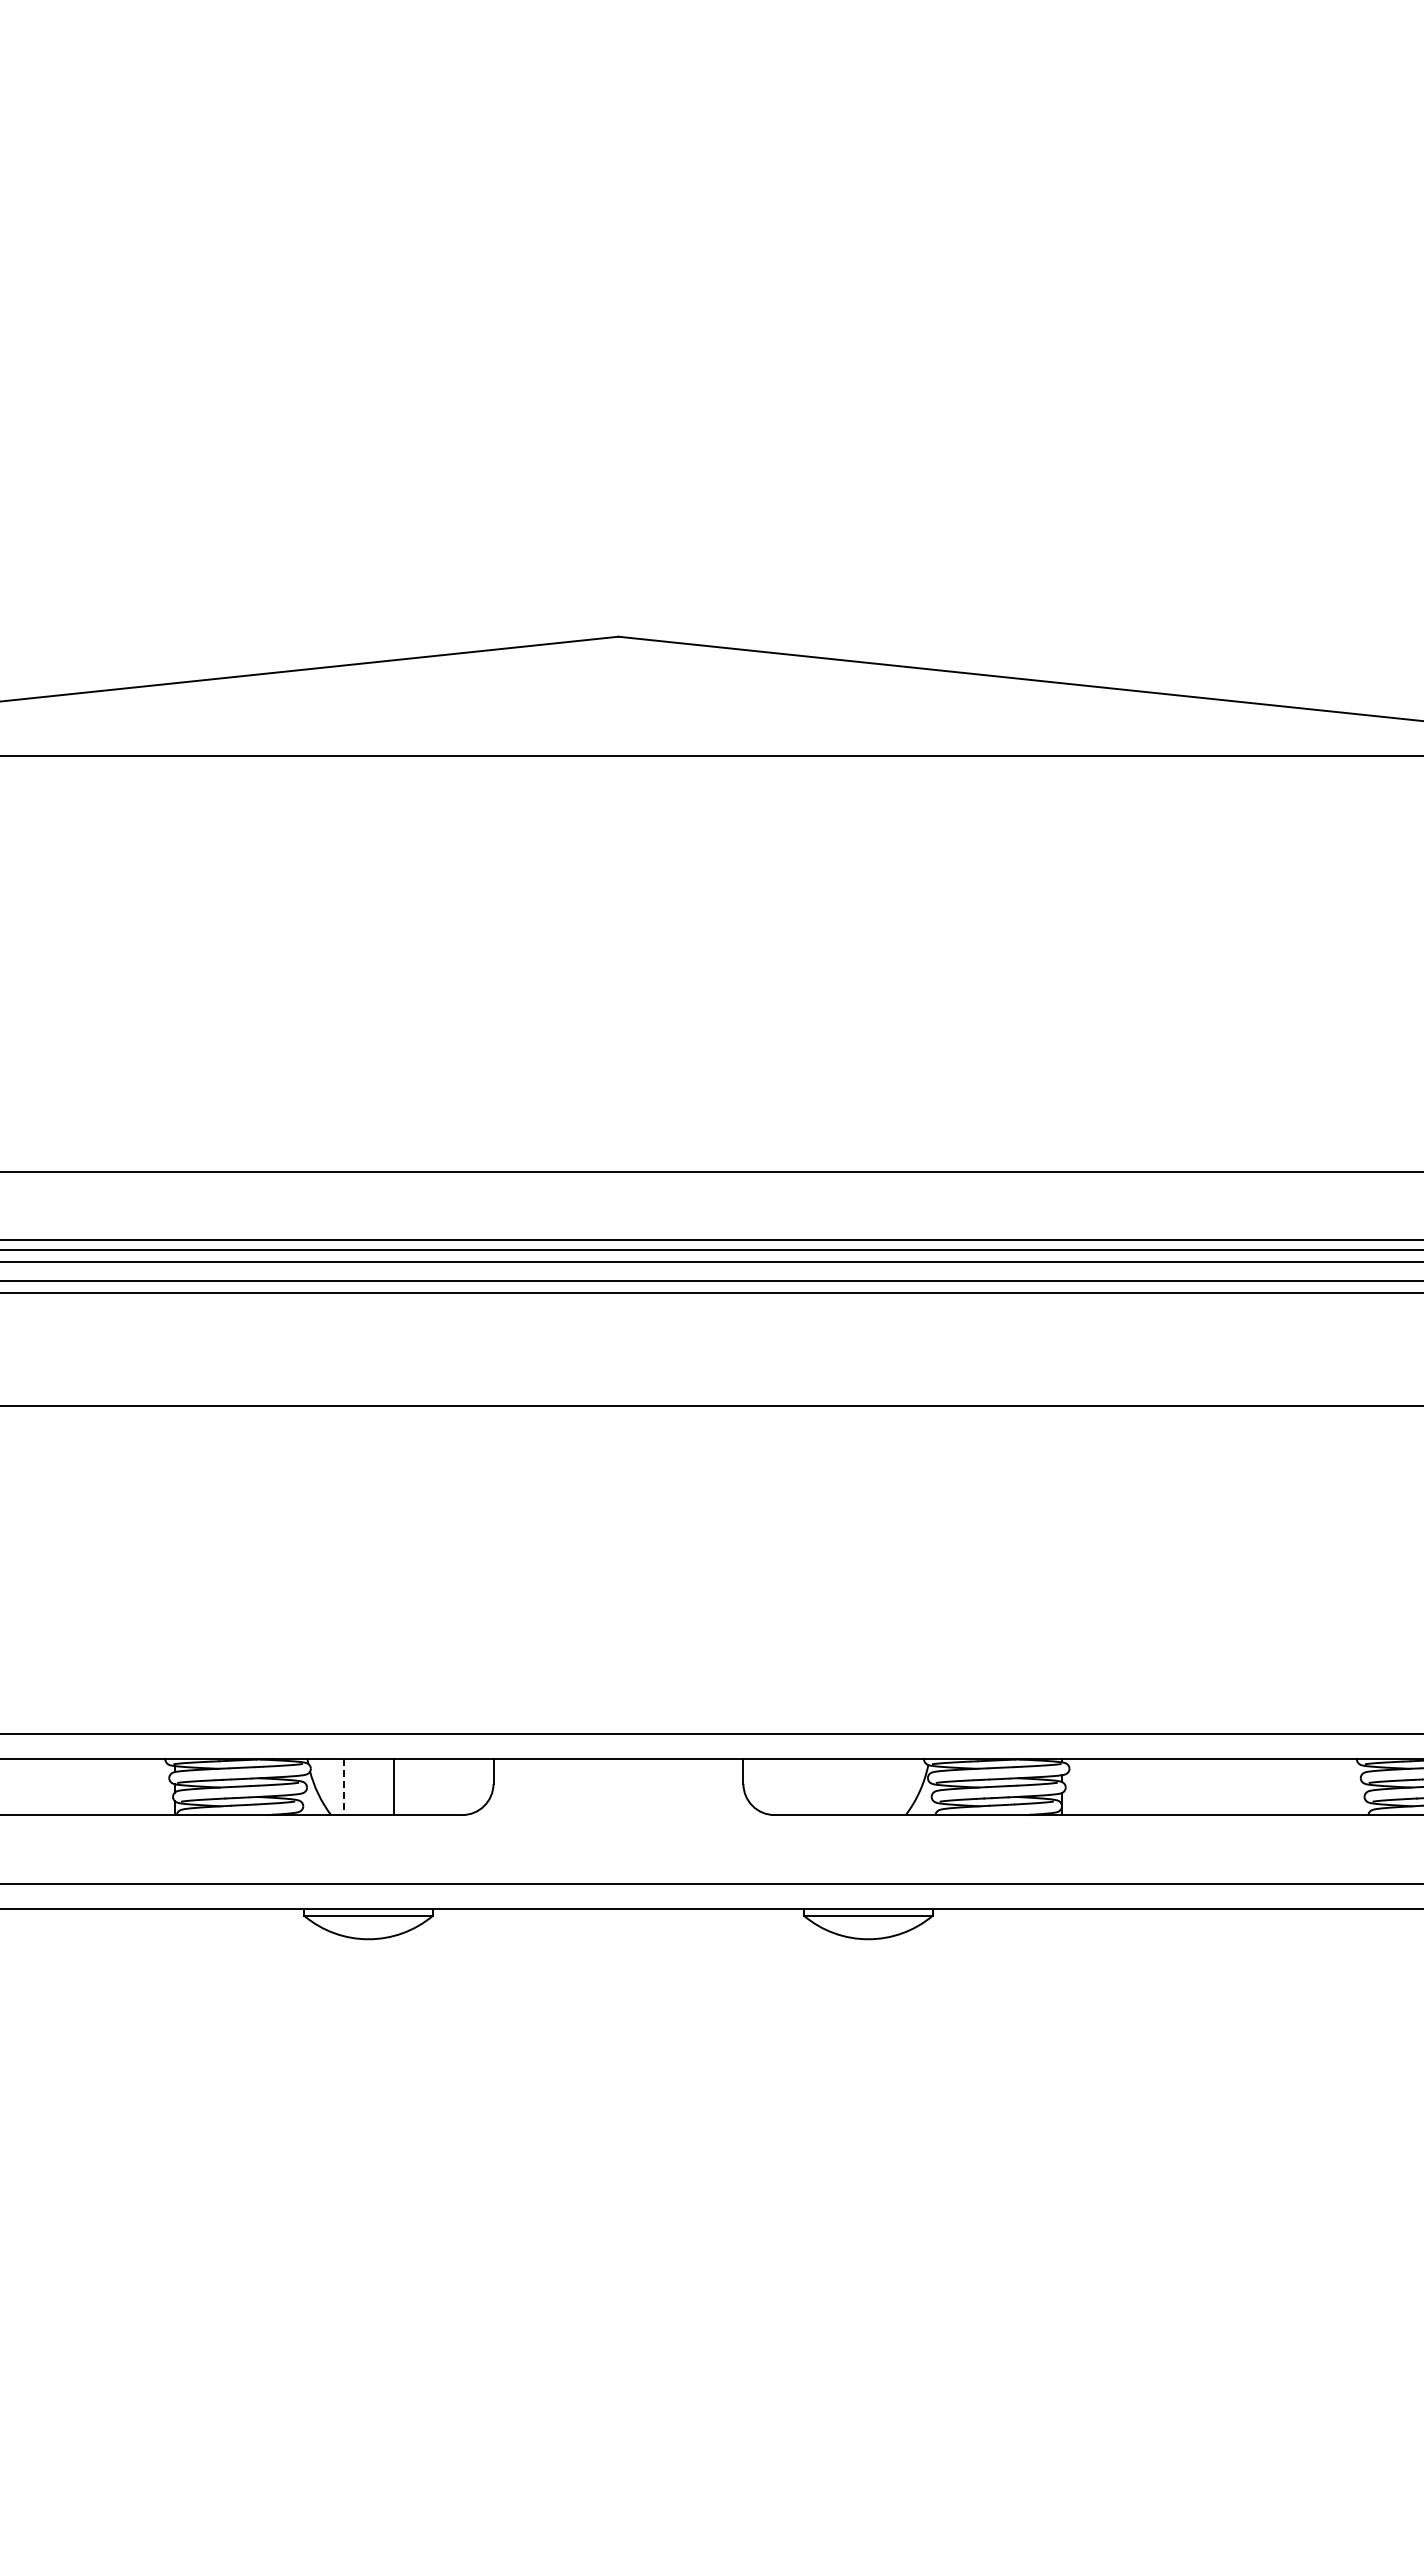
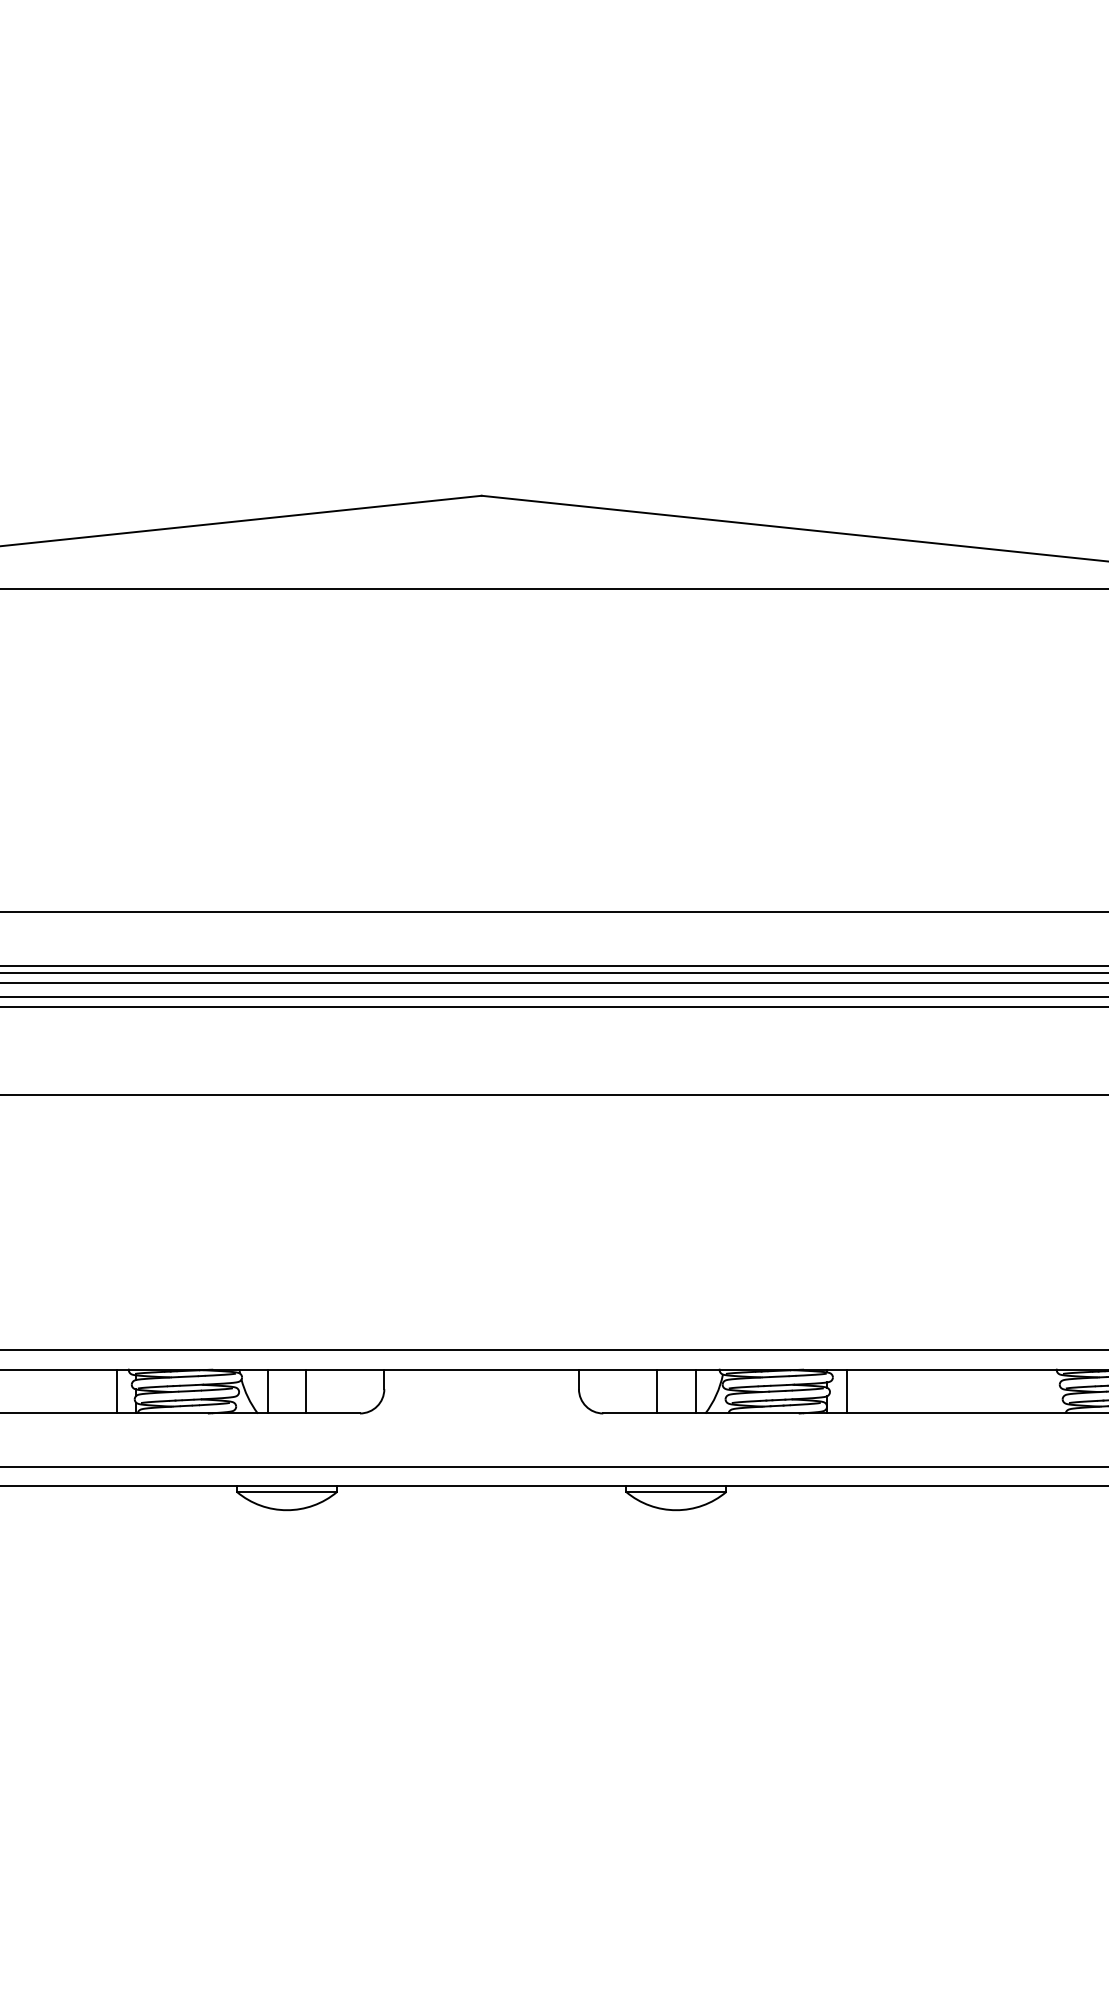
line: (149, 1786) -> (116, 1391), added
line: (843, 1786) -> (656, 1391), added
line: (893, 1786) -> (695, 1391), added
line: (1087, 1786) -> (846, 1391), added
line: (343, 1787) -> (267, 1392), dashed -> solid

